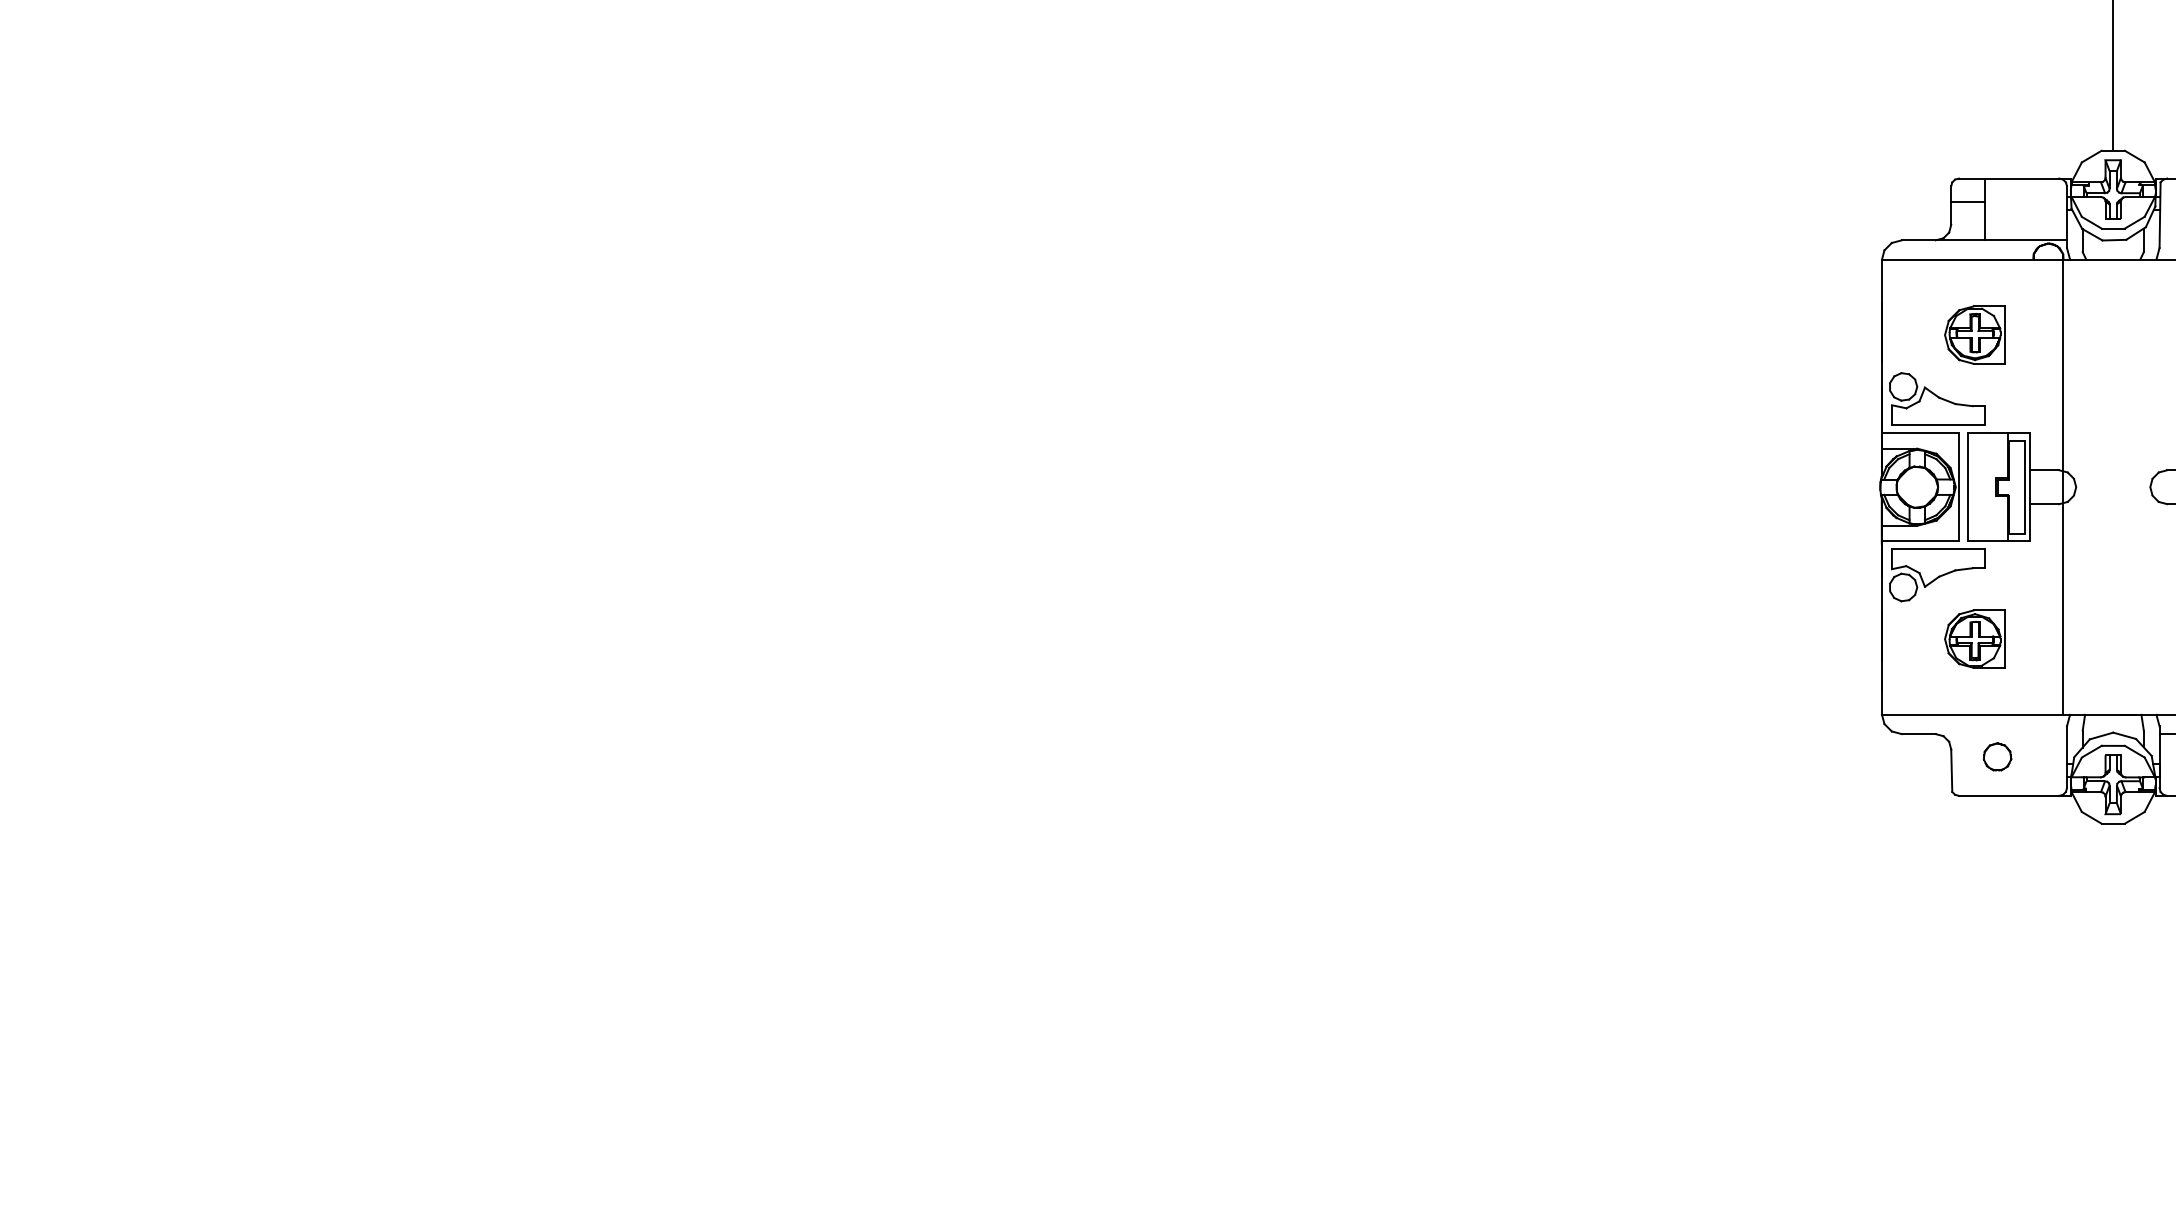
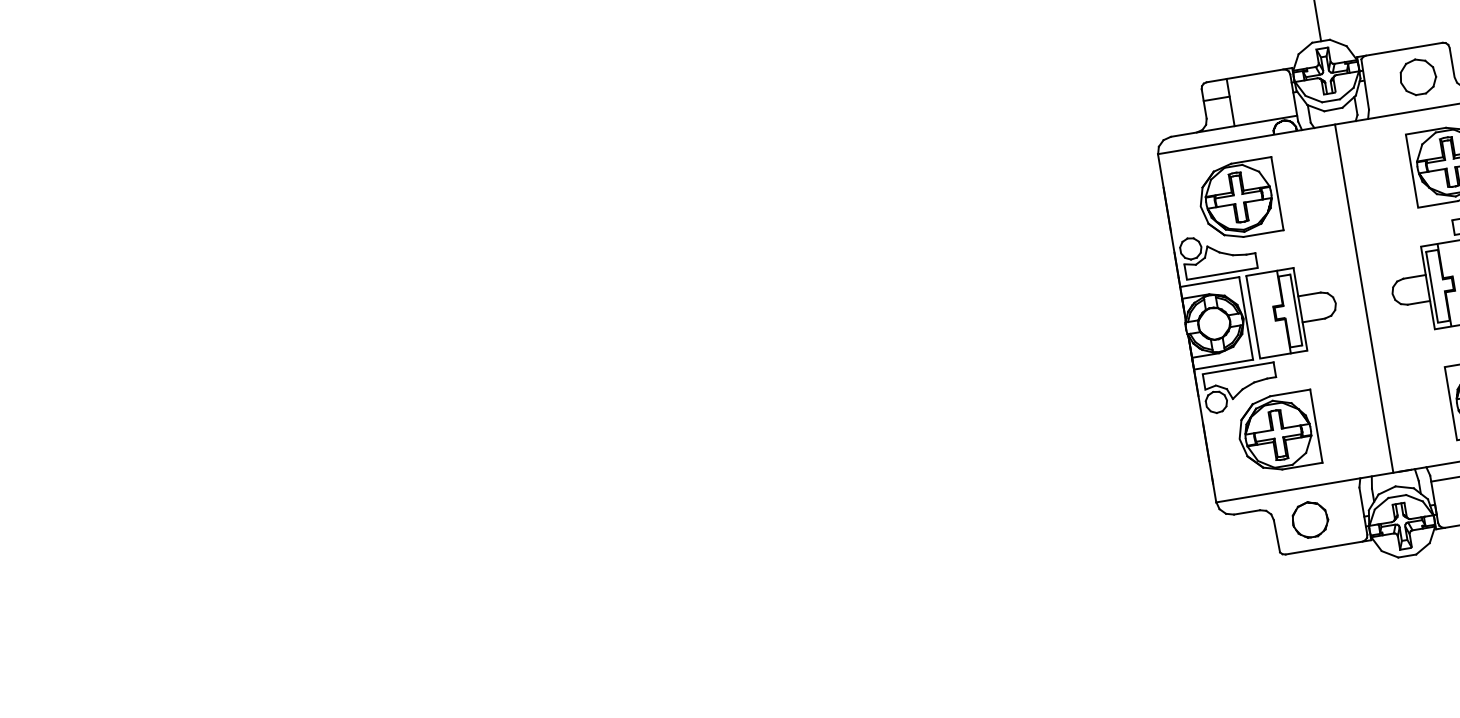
part: (1974, 334) -> (1238, 199), size x1.67
line: (2063, 486) -> (1364, 298), moved
part: (1974, 638) -> (1277, 432), size x1.67
part: (1997, 756) -> (1310, 519), size x1.67

